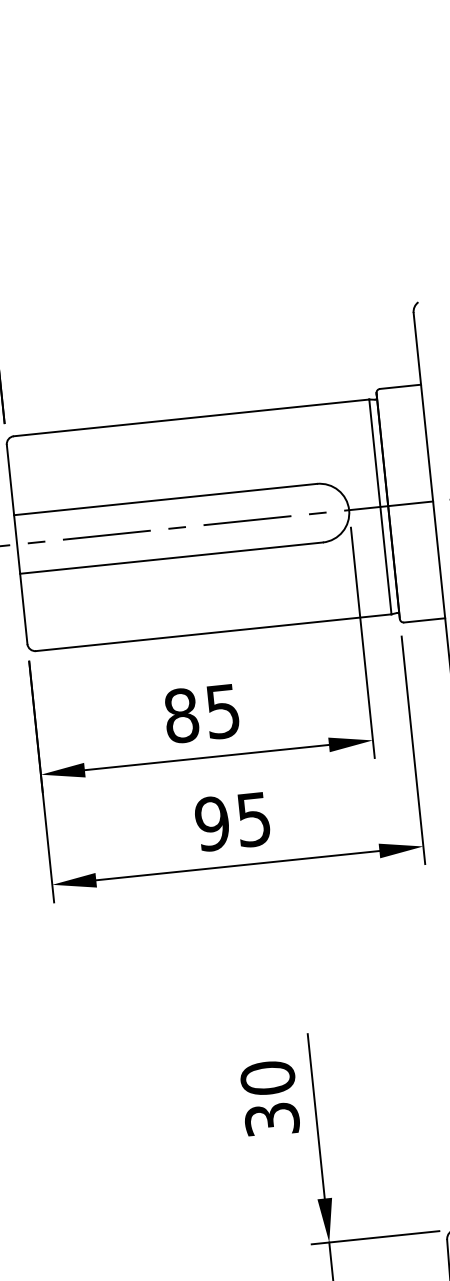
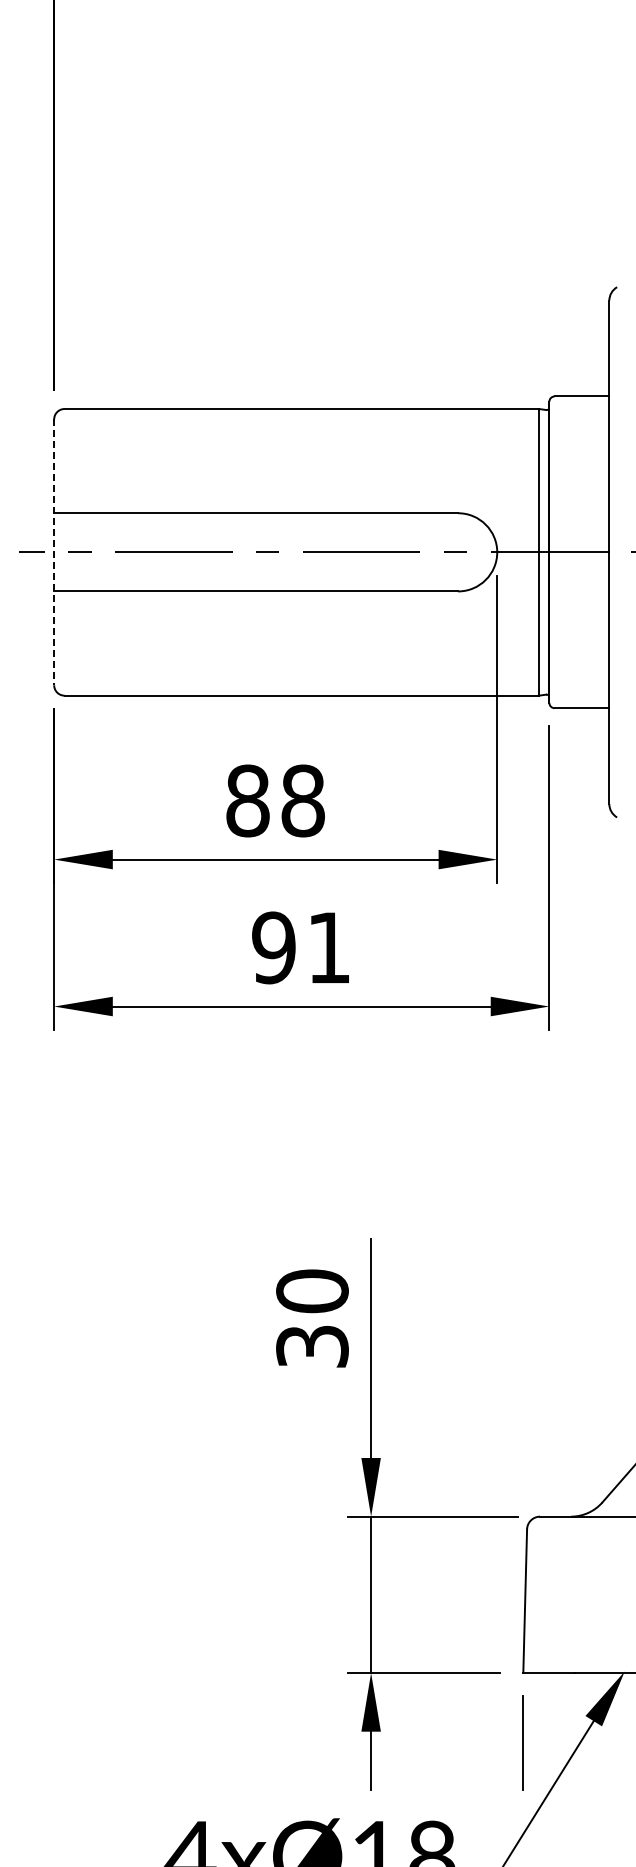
line: (17, 544) -> (54, 552), solid -> dashed
text: (222, 711) -> (302, 800), 85 -> 88
text: (253, 820) -> (328, 948), 95 -> 91

